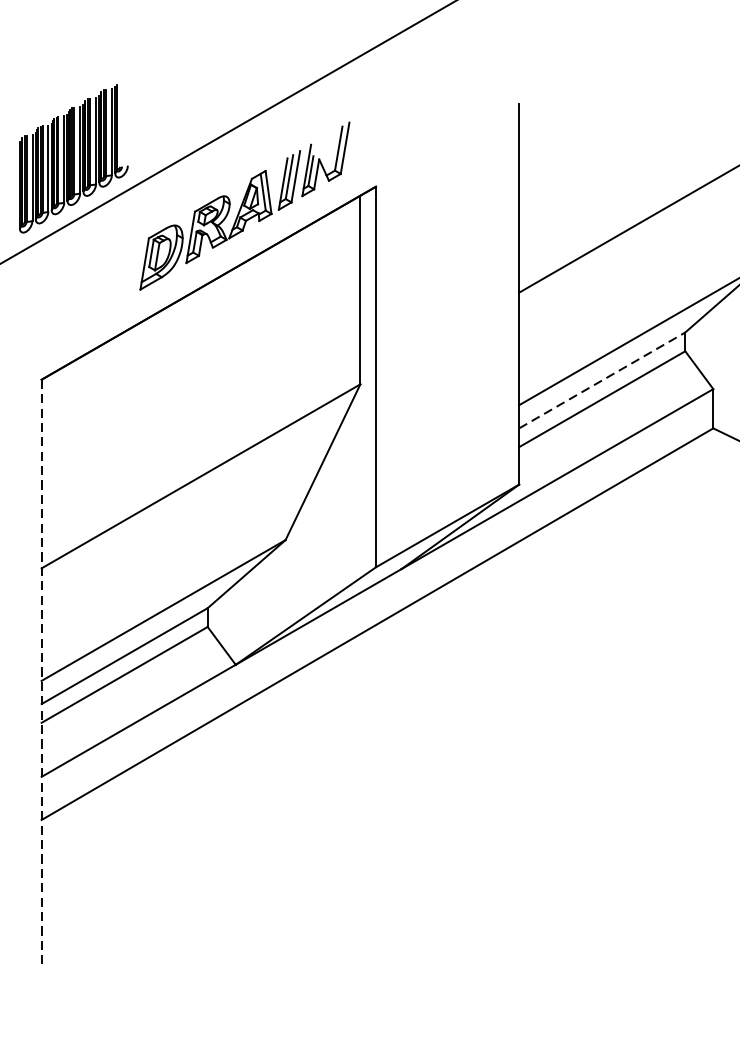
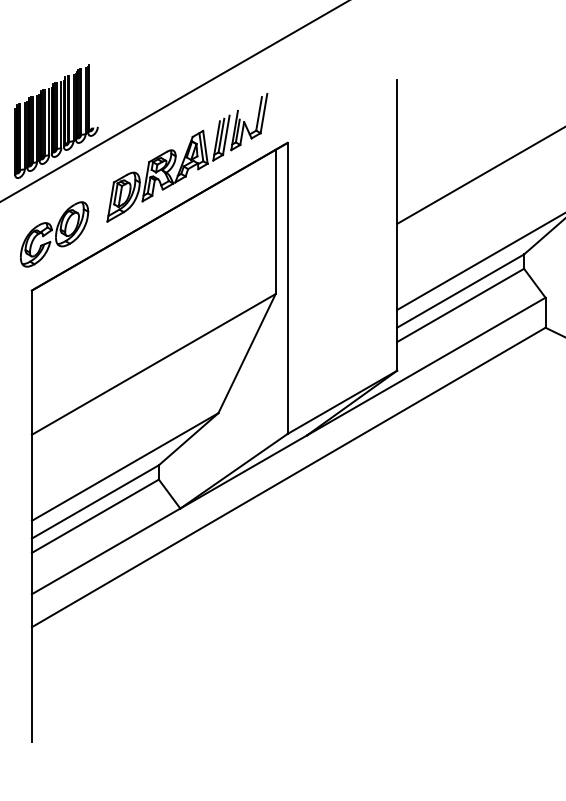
part: (71, 306) -> (54, 234), added
line: (603, 379) -> (461, 290), dashed -> solid
line: (41, 675) -> (31, 516), dashed -> solid

